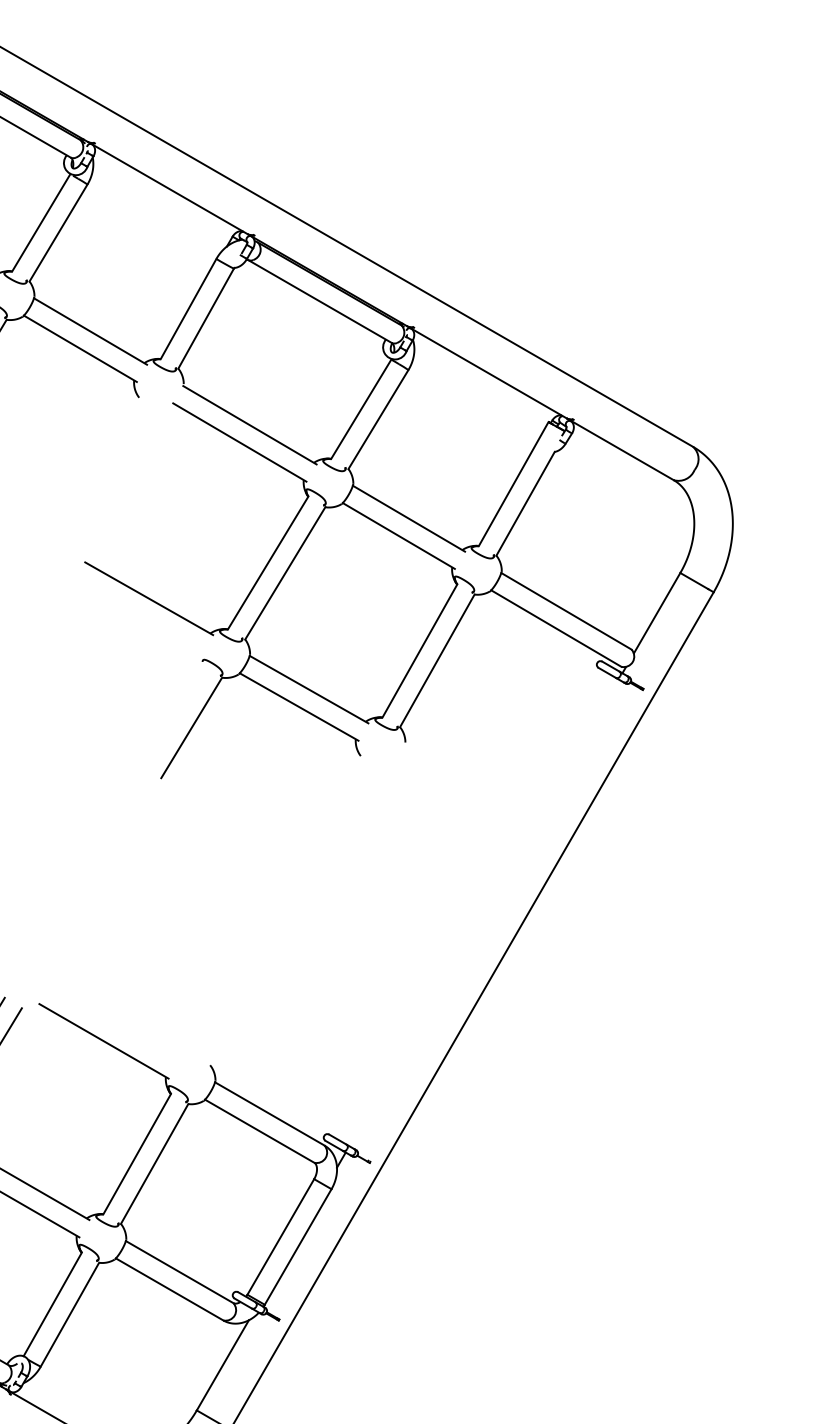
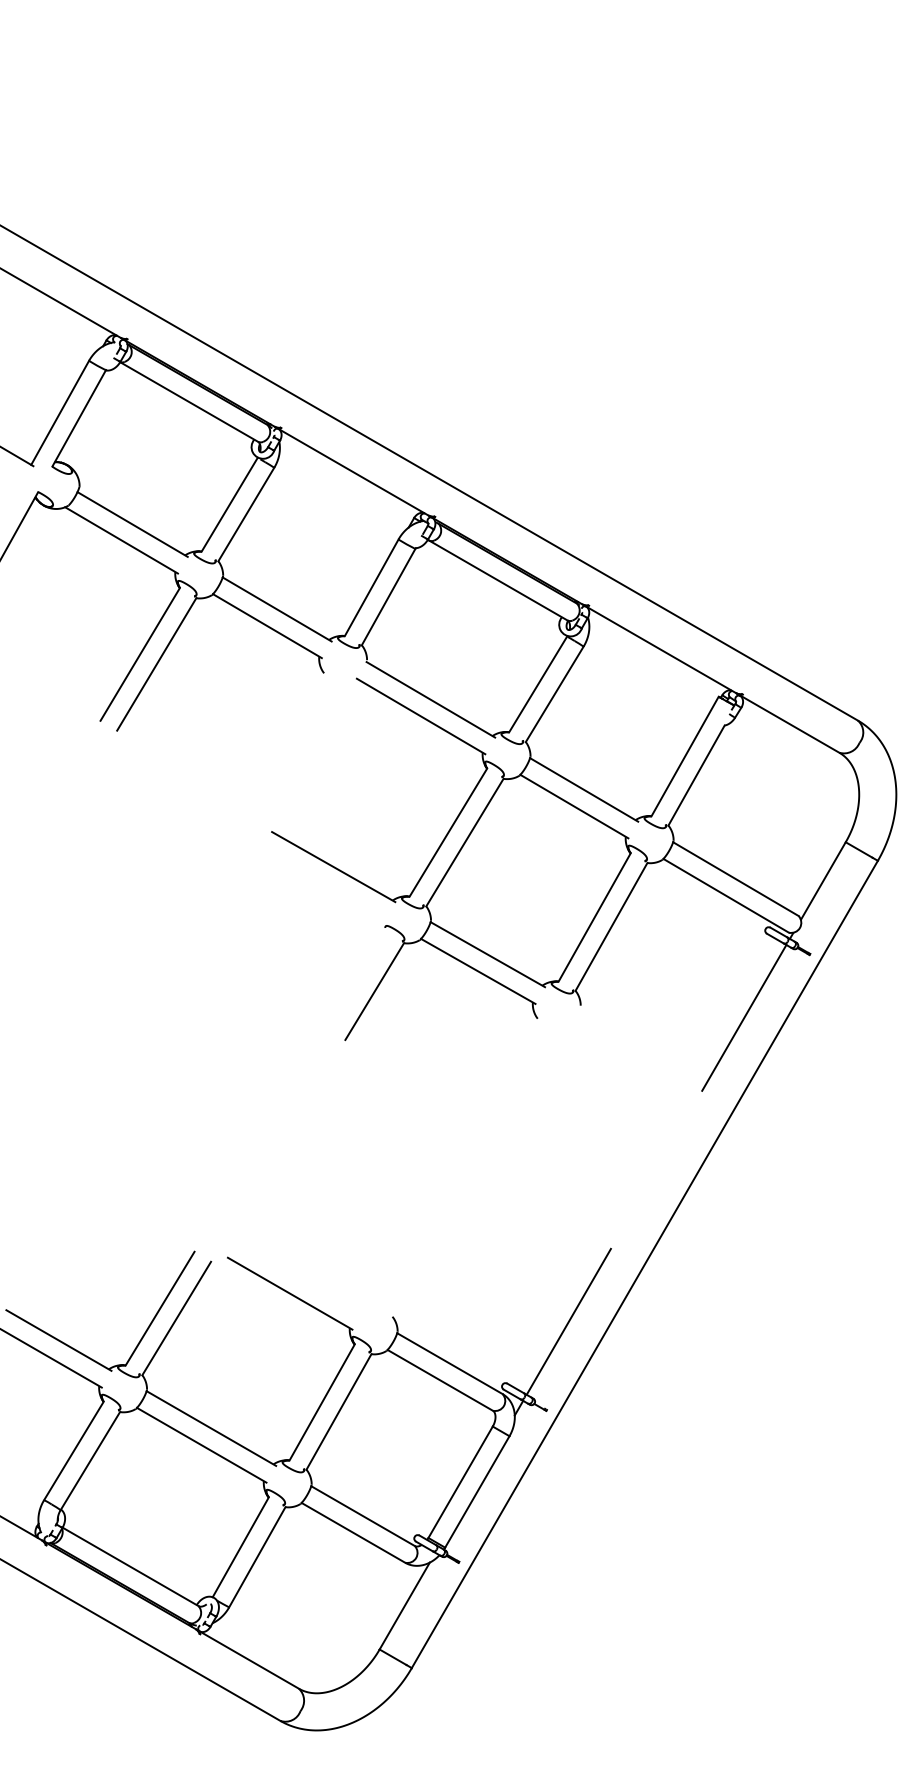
line: (575, 754) -> (744, 1017), added
line: (392, 1070) -> (568, 1321), added

